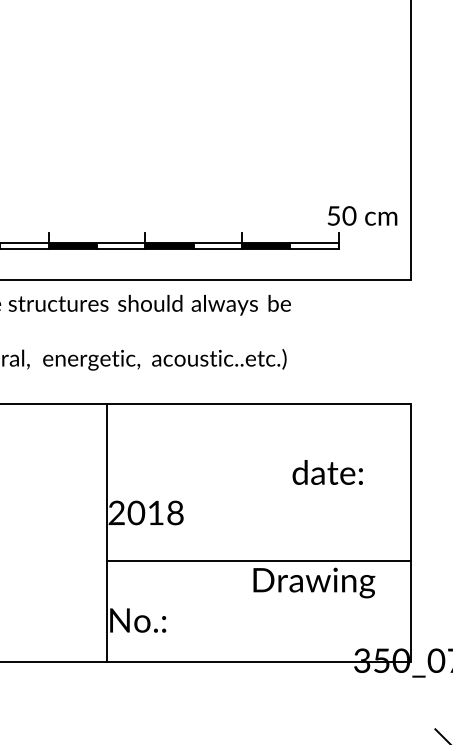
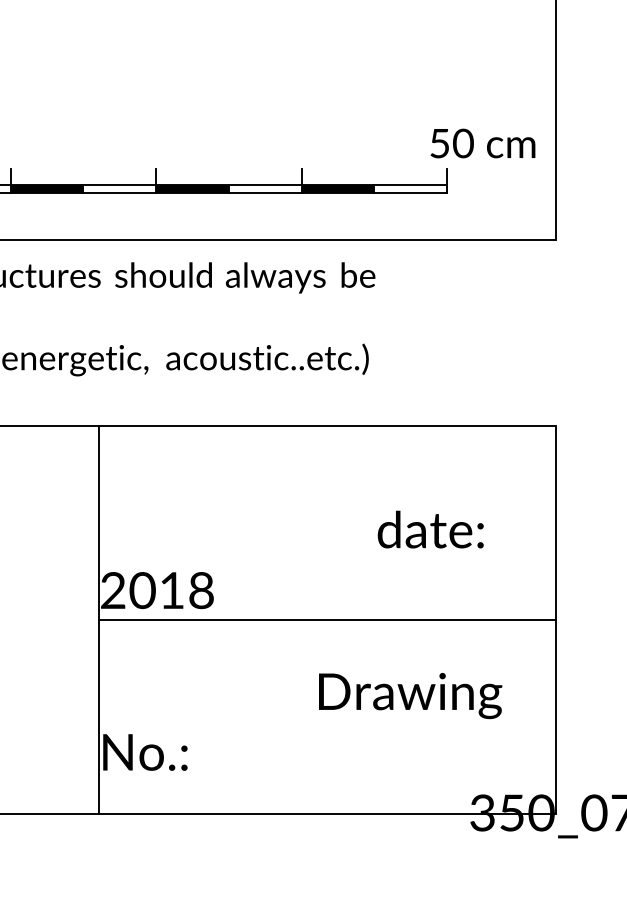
line: (259, 560) -> (327, 619), moved

